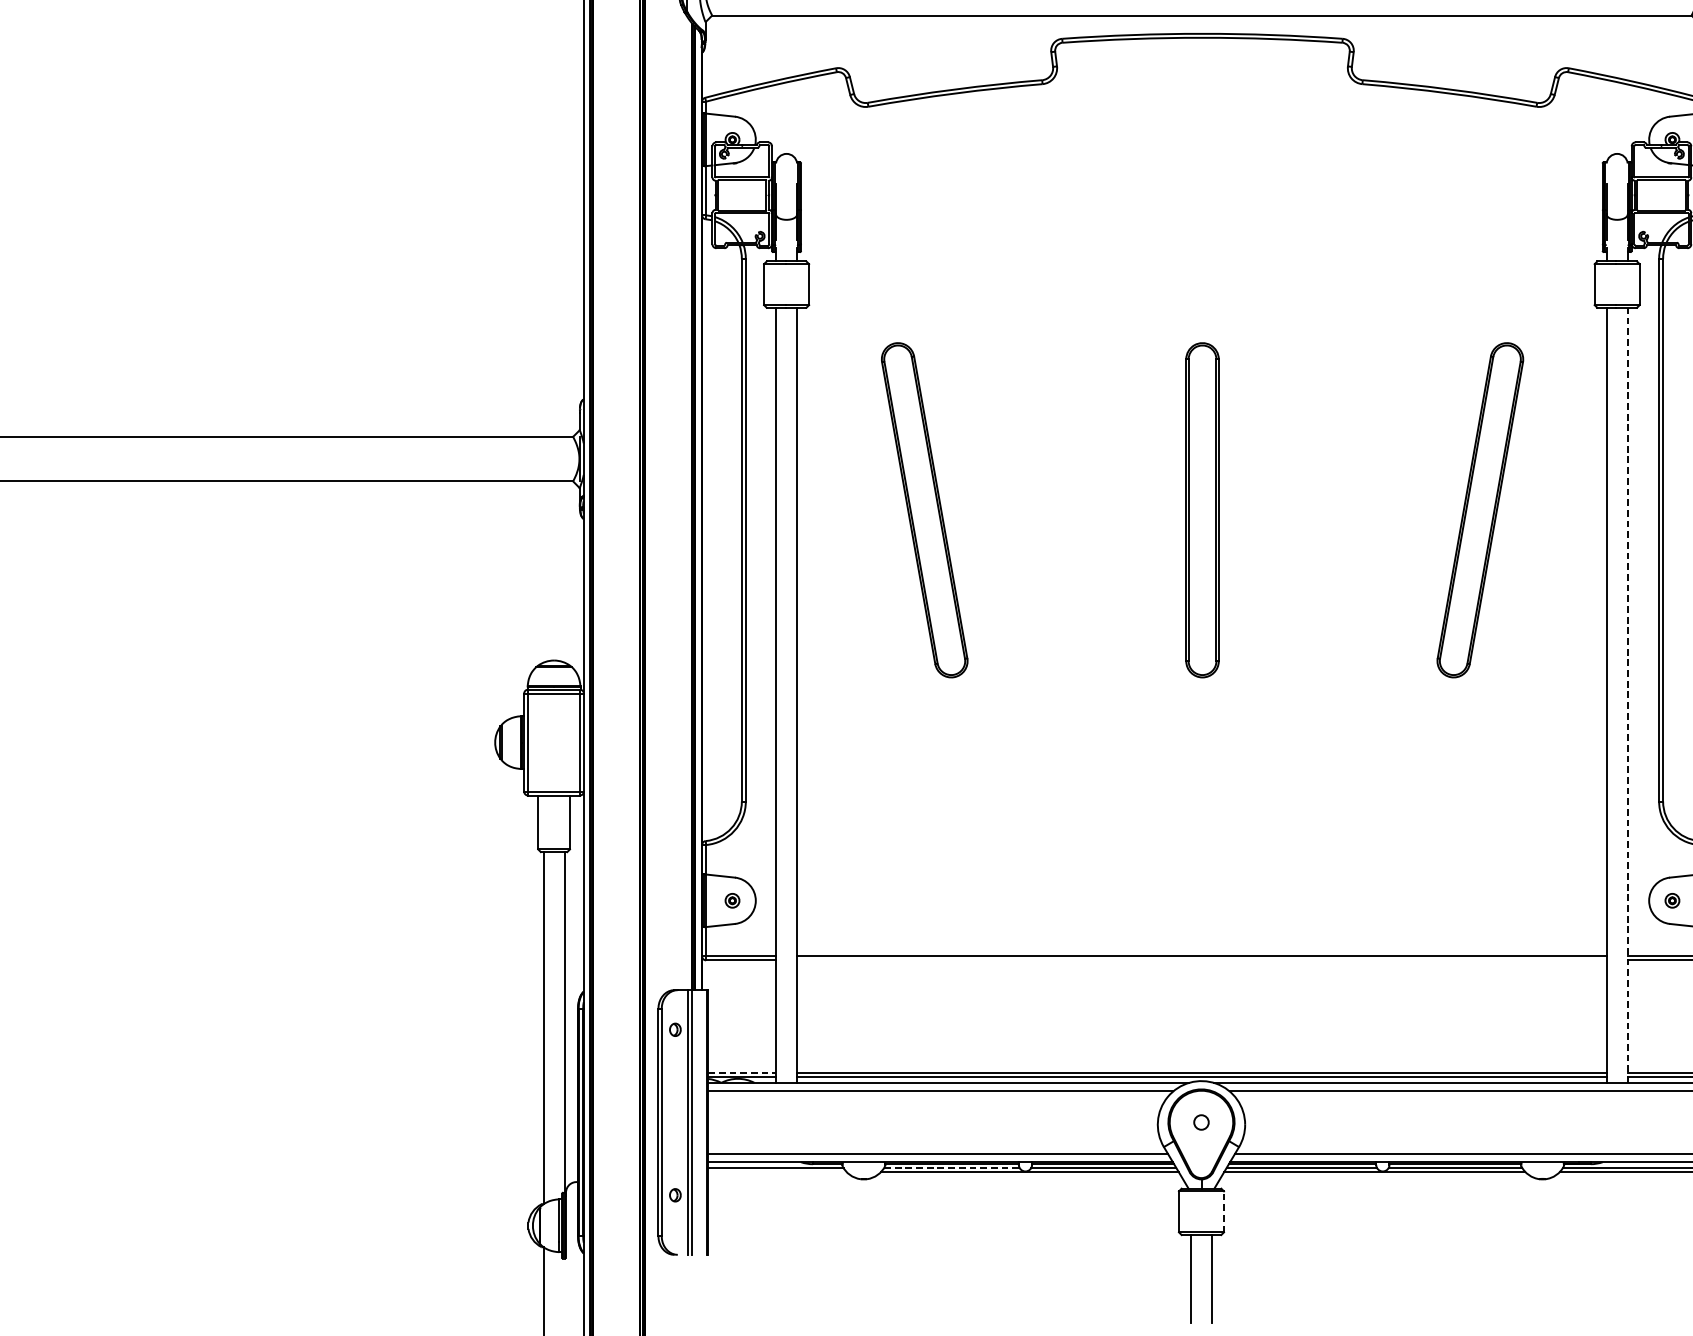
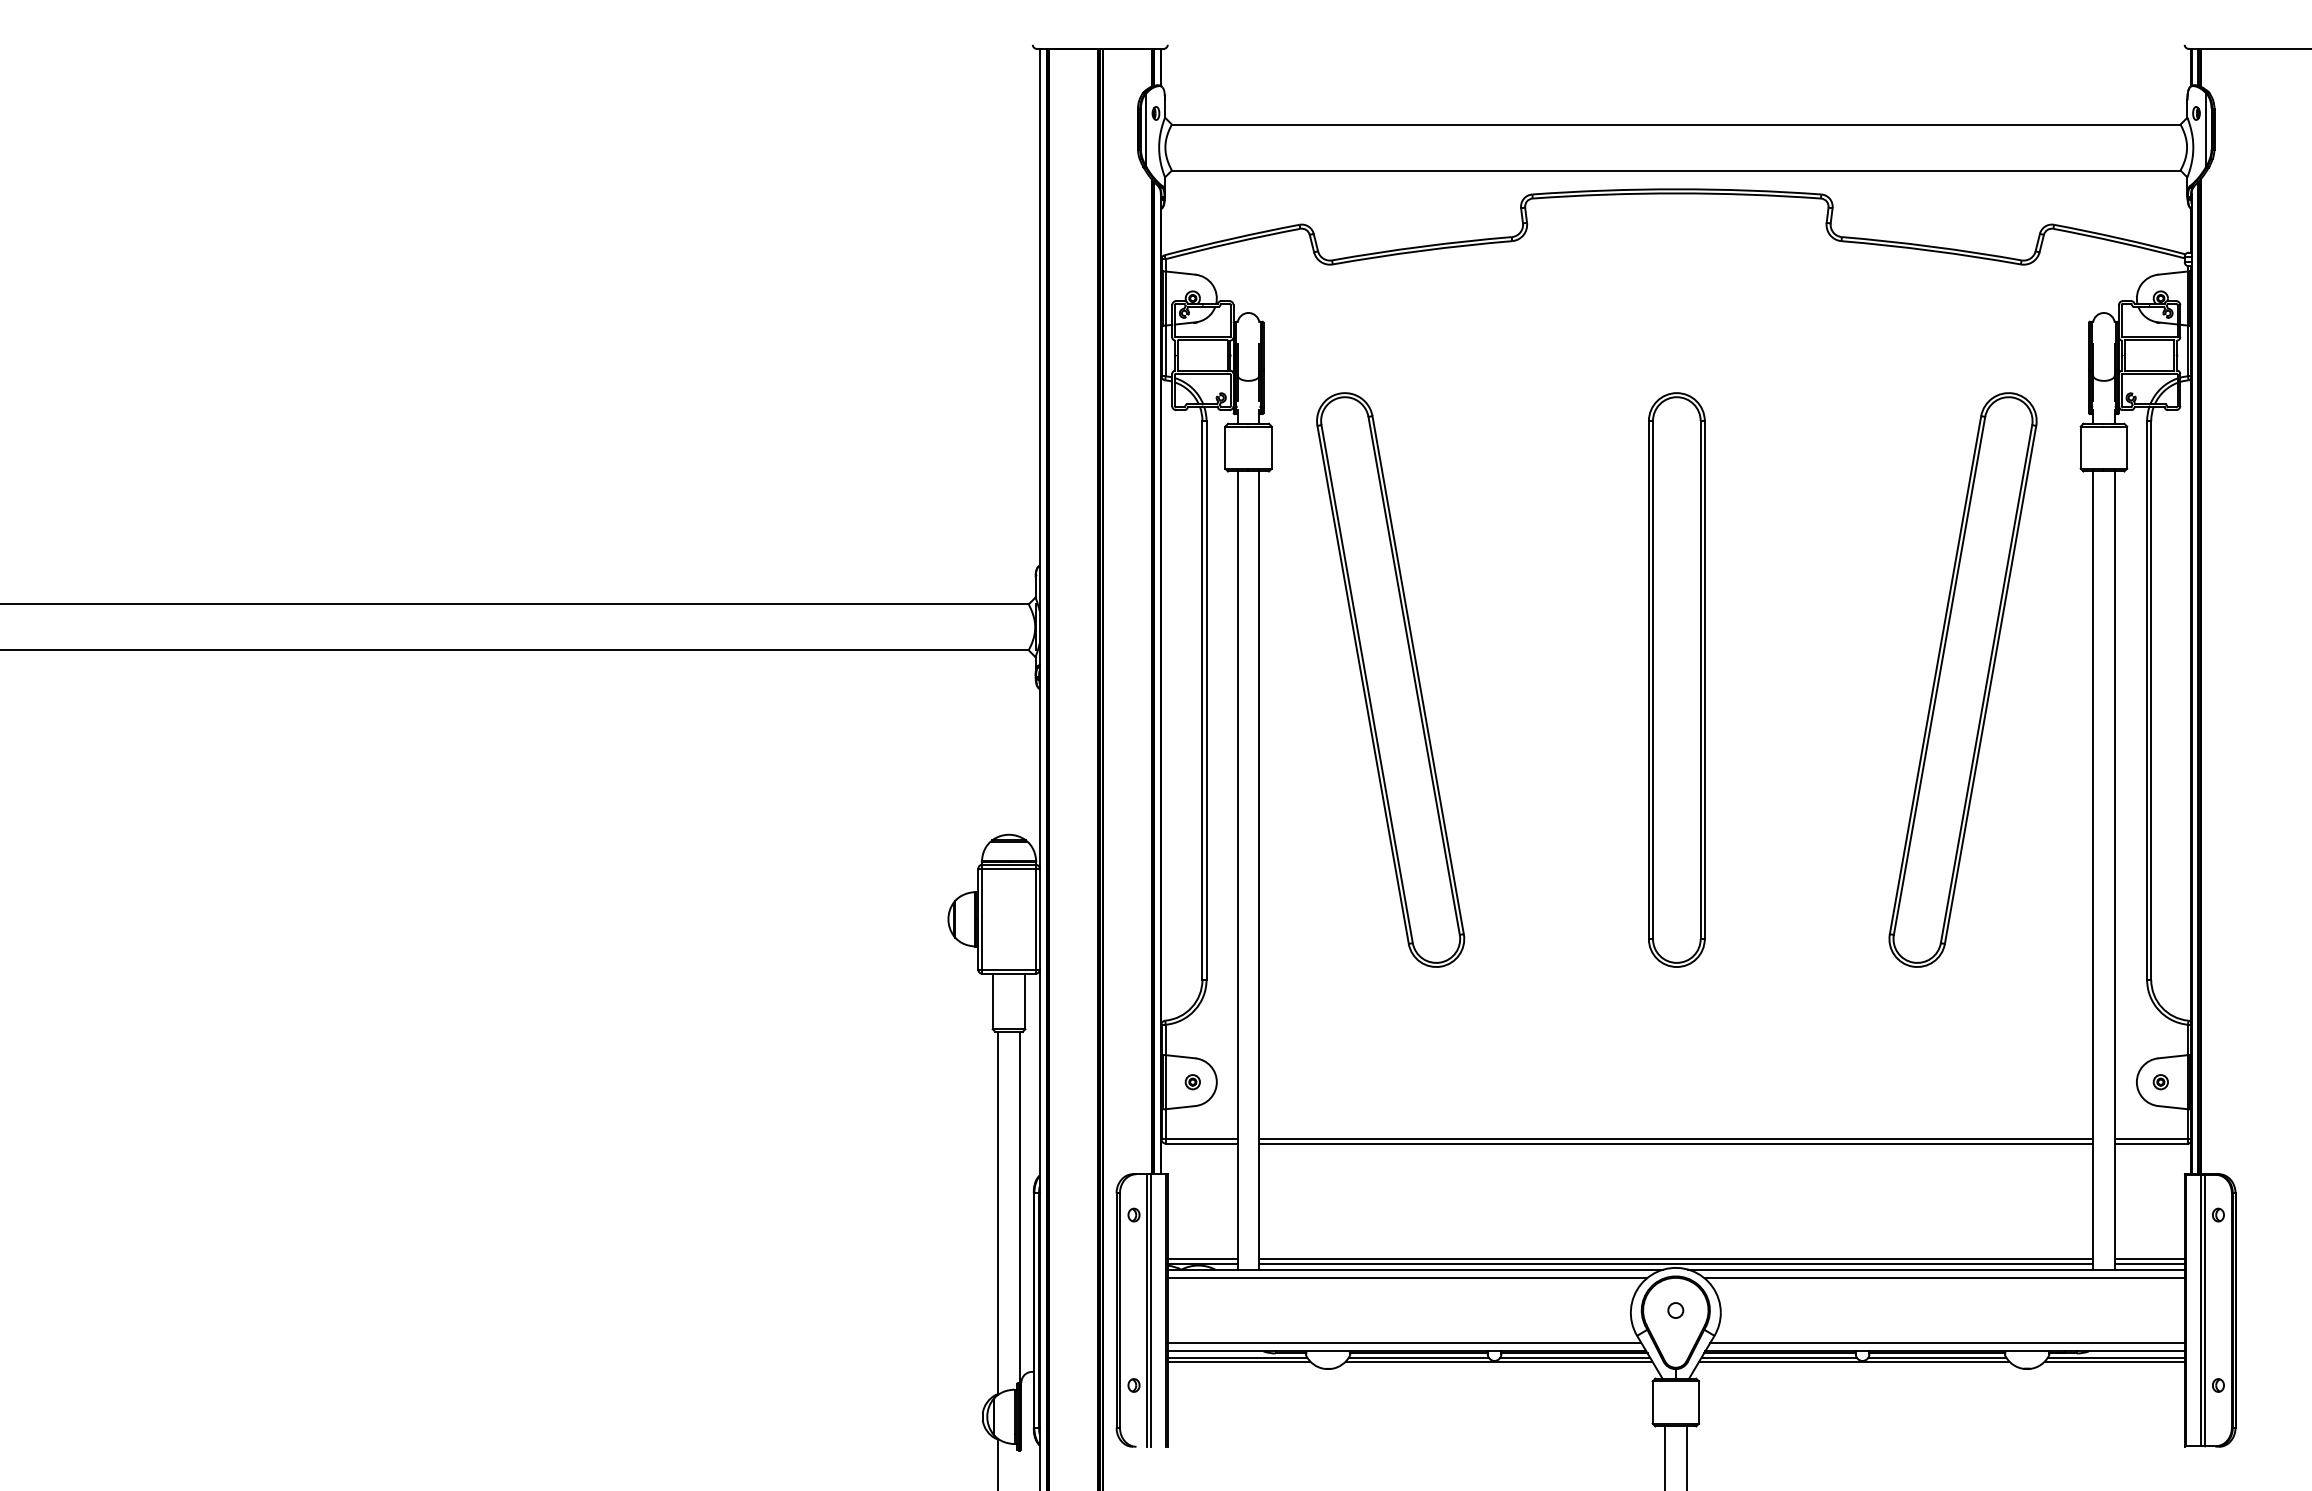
part: (924, 509) -> (1390, 679), size x1.67
part: (1202, 509) -> (1676, 679), size x1.67
part: (1479, 509) -> (1962, 679), size x1.67
line: (1627, 695) -> (2114, 870), dashed -> solid
line: (1202, 960) -> (1676, 1143), added
line: (741, 1072) -> (1202, 1259), dashed -> solid
line: (951, 1168) -> (1418, 1357), dashed -> solid
line: (776, 1171) -> (1238, 1361), added
line: (1224, 1211) -> (1699, 1402), dashed -> solid

